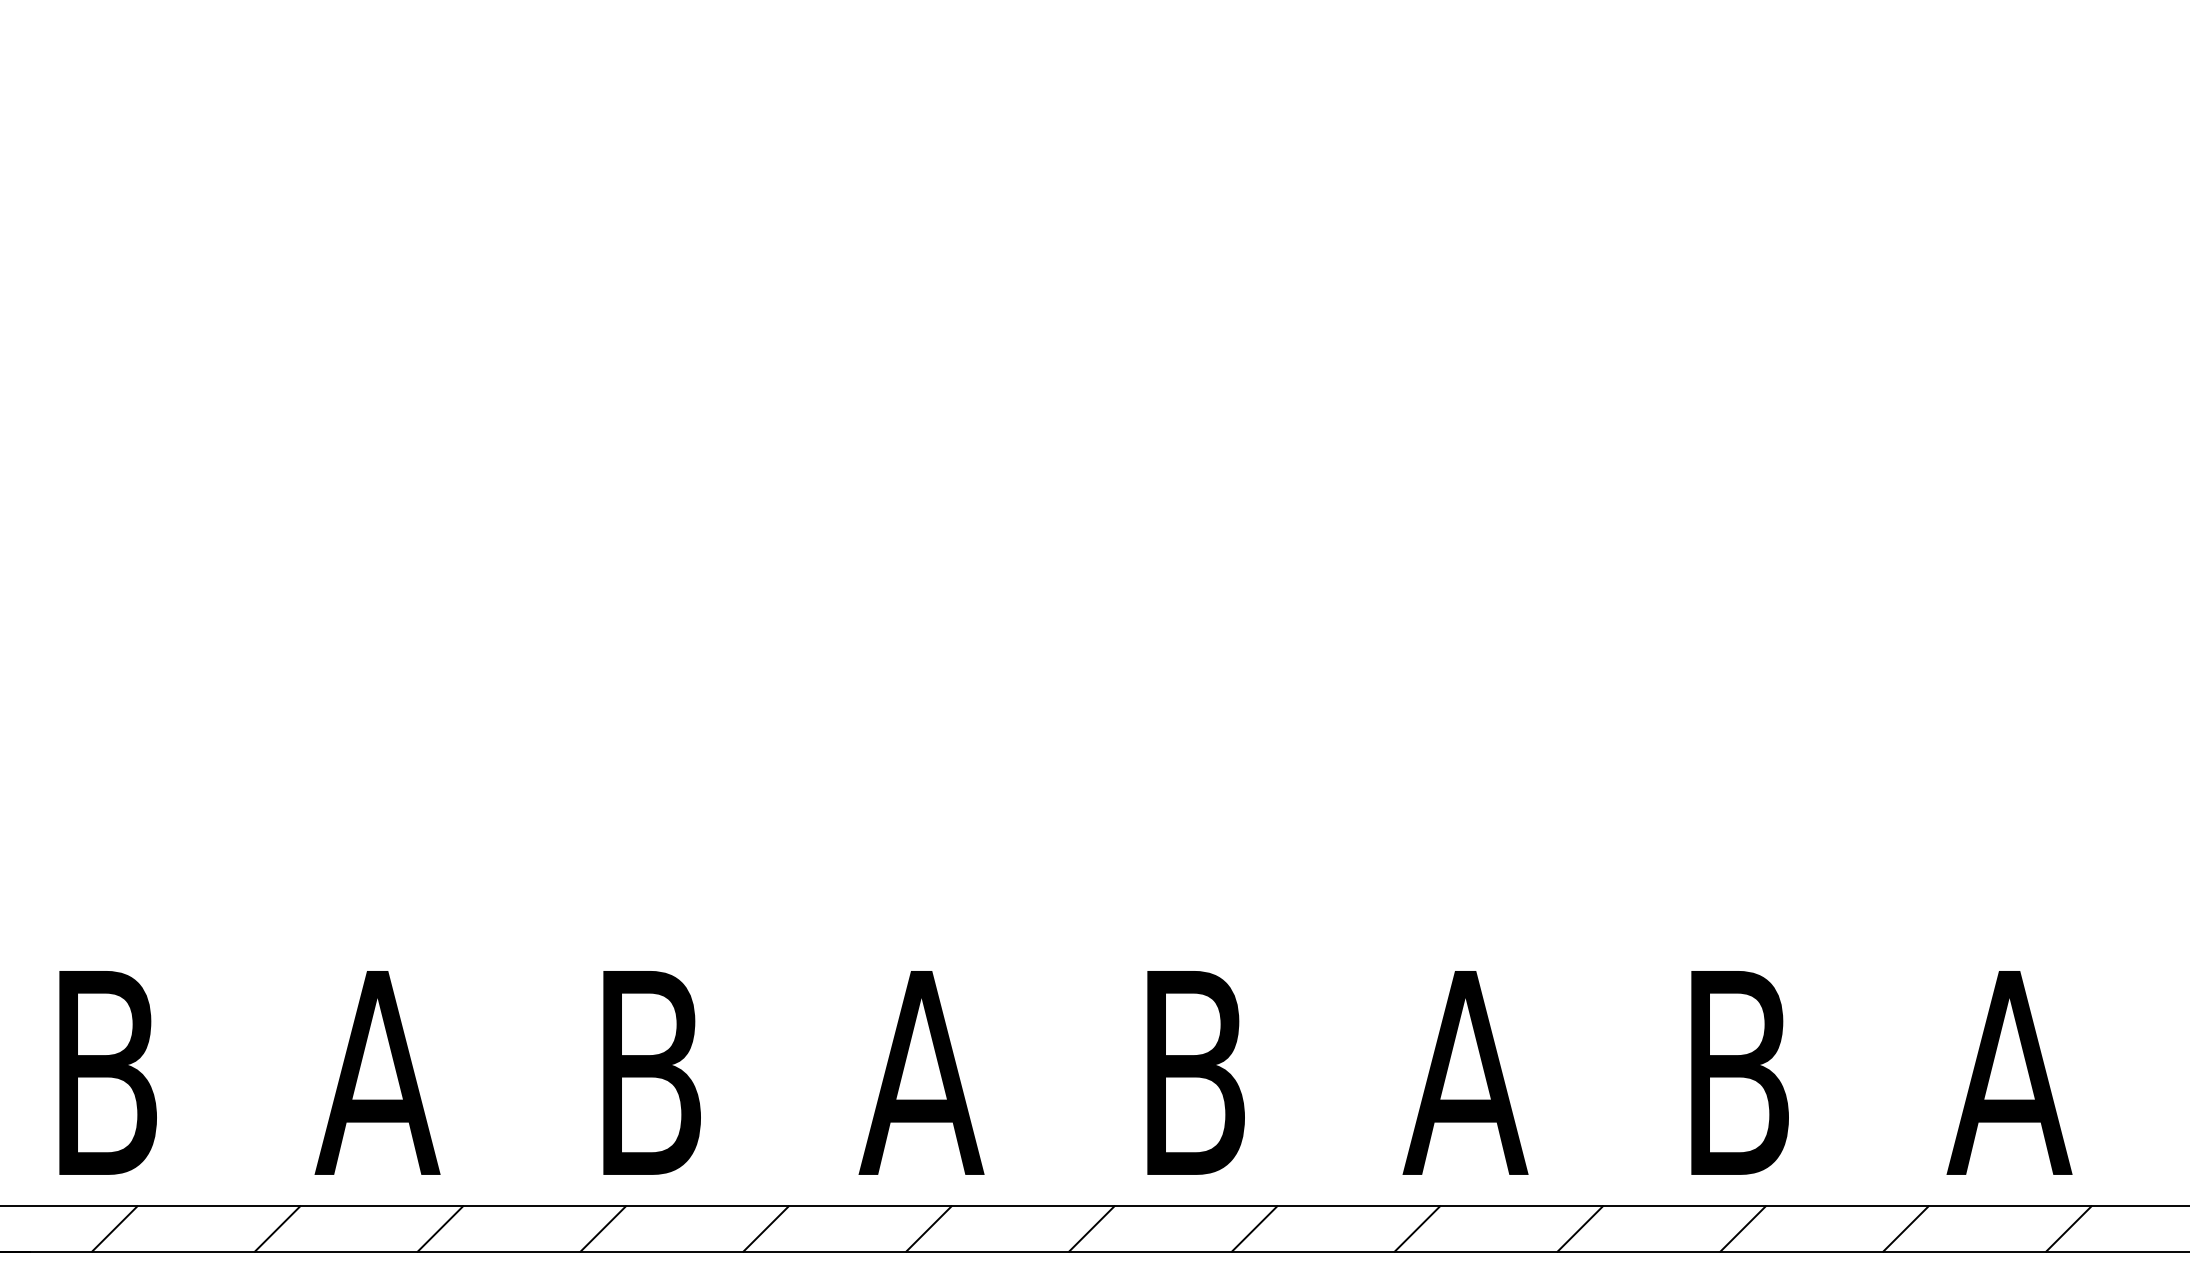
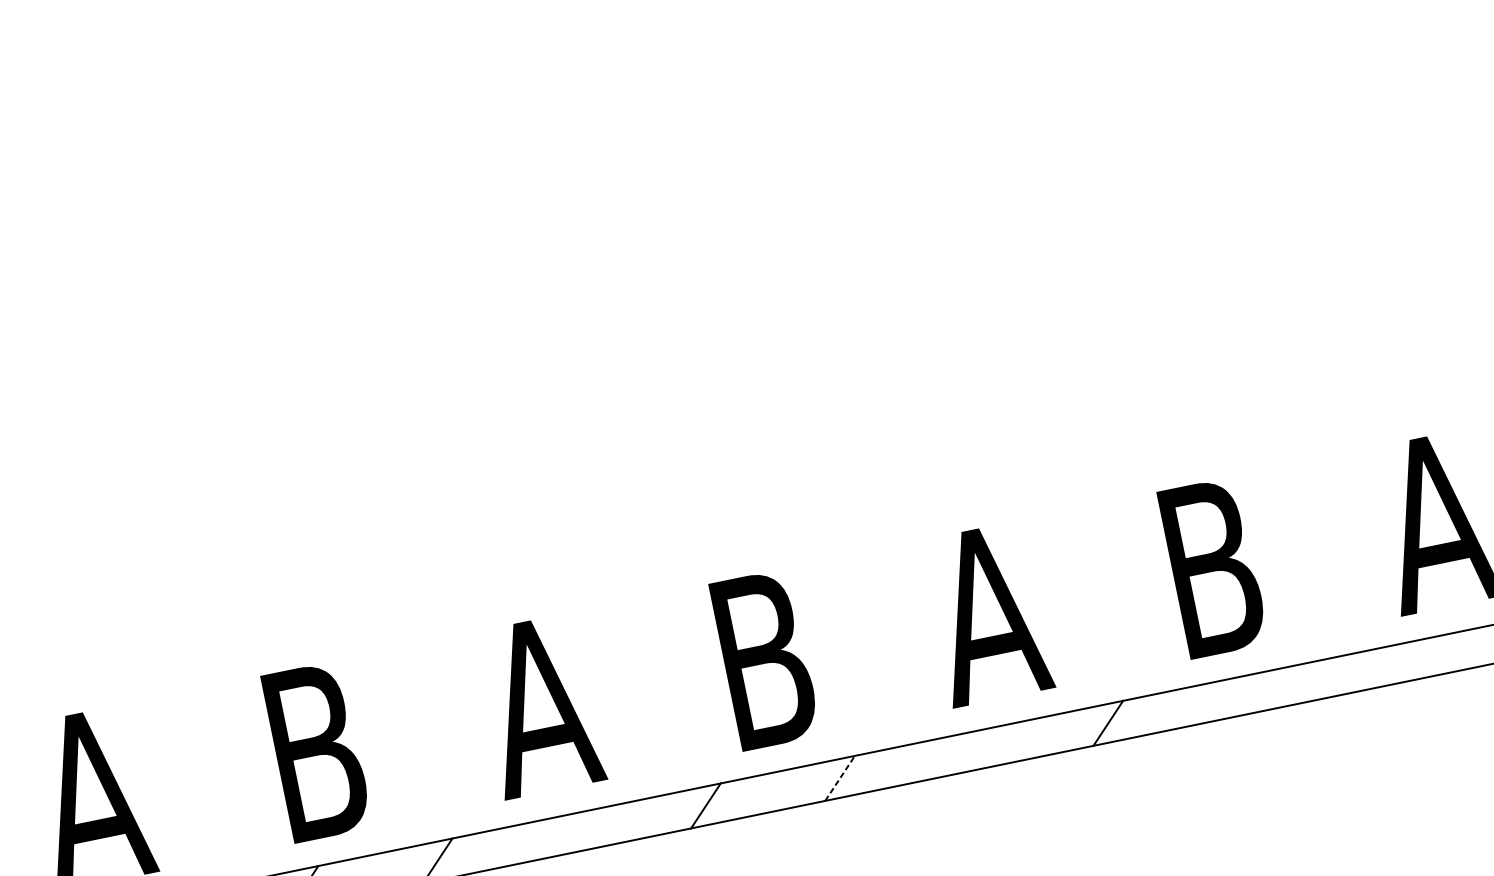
line: (928, 1228) -> (571, 833), removed
line: (1254, 1228) -> (839, 778), solid -> dashed
line: (1417, 1228) -> (974, 750), removed
line: (1742, 1228) -> (1241, 695), removed
line: (1905, 1228) -> (1376, 667), removed

